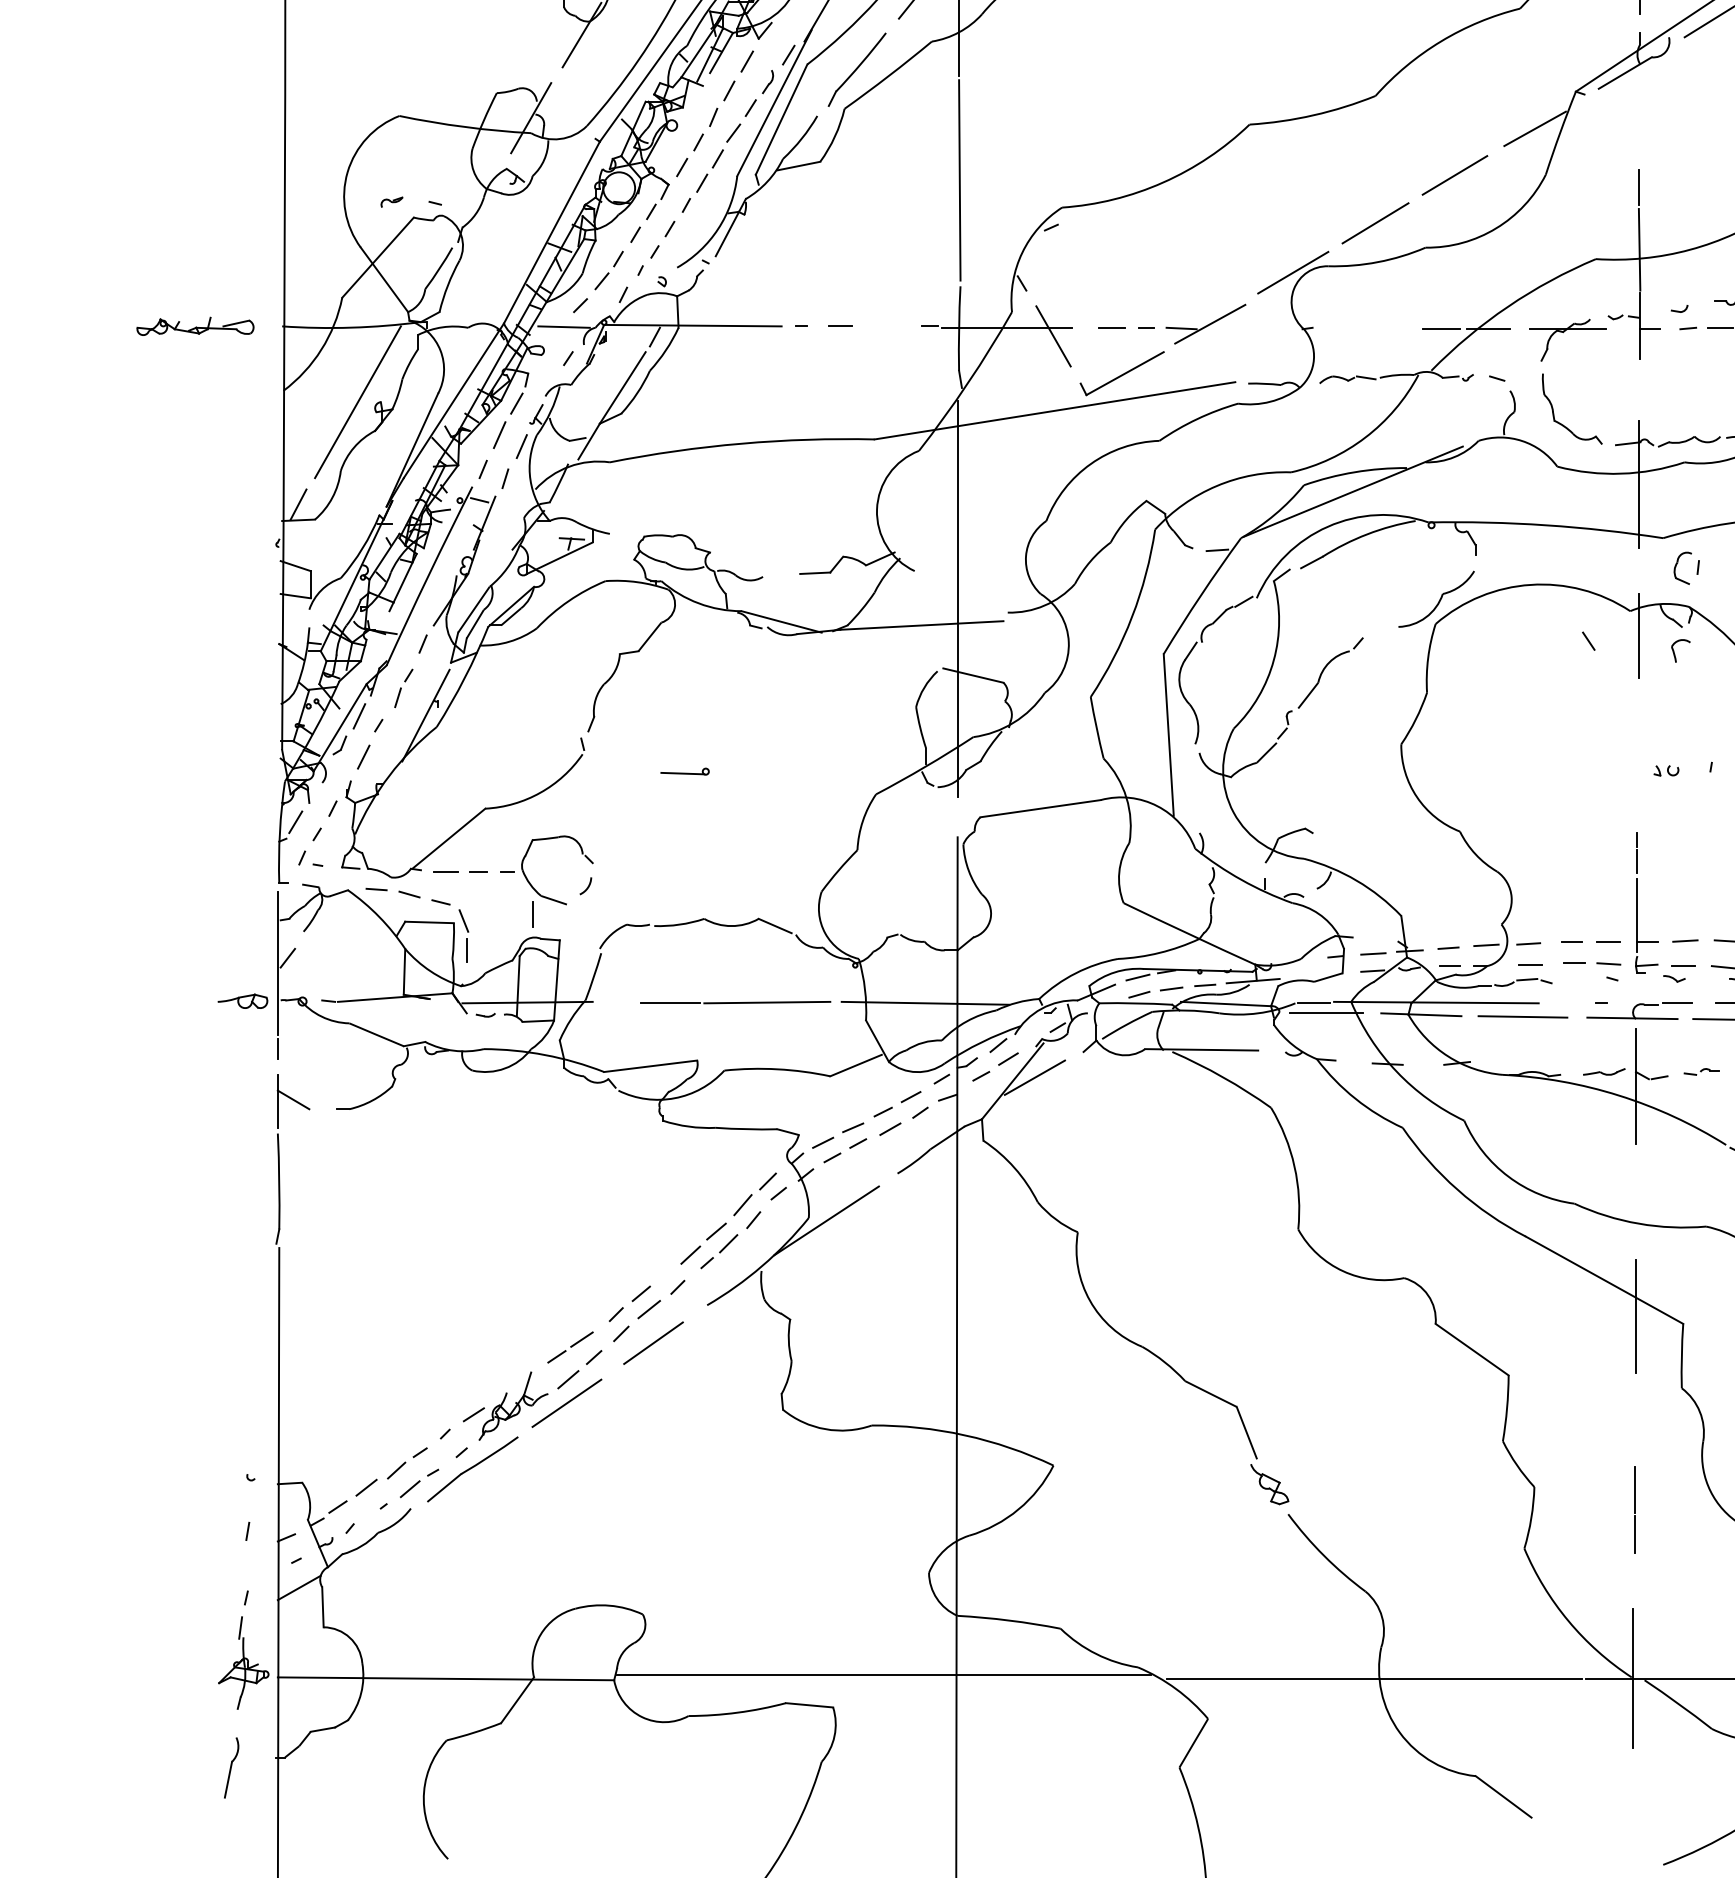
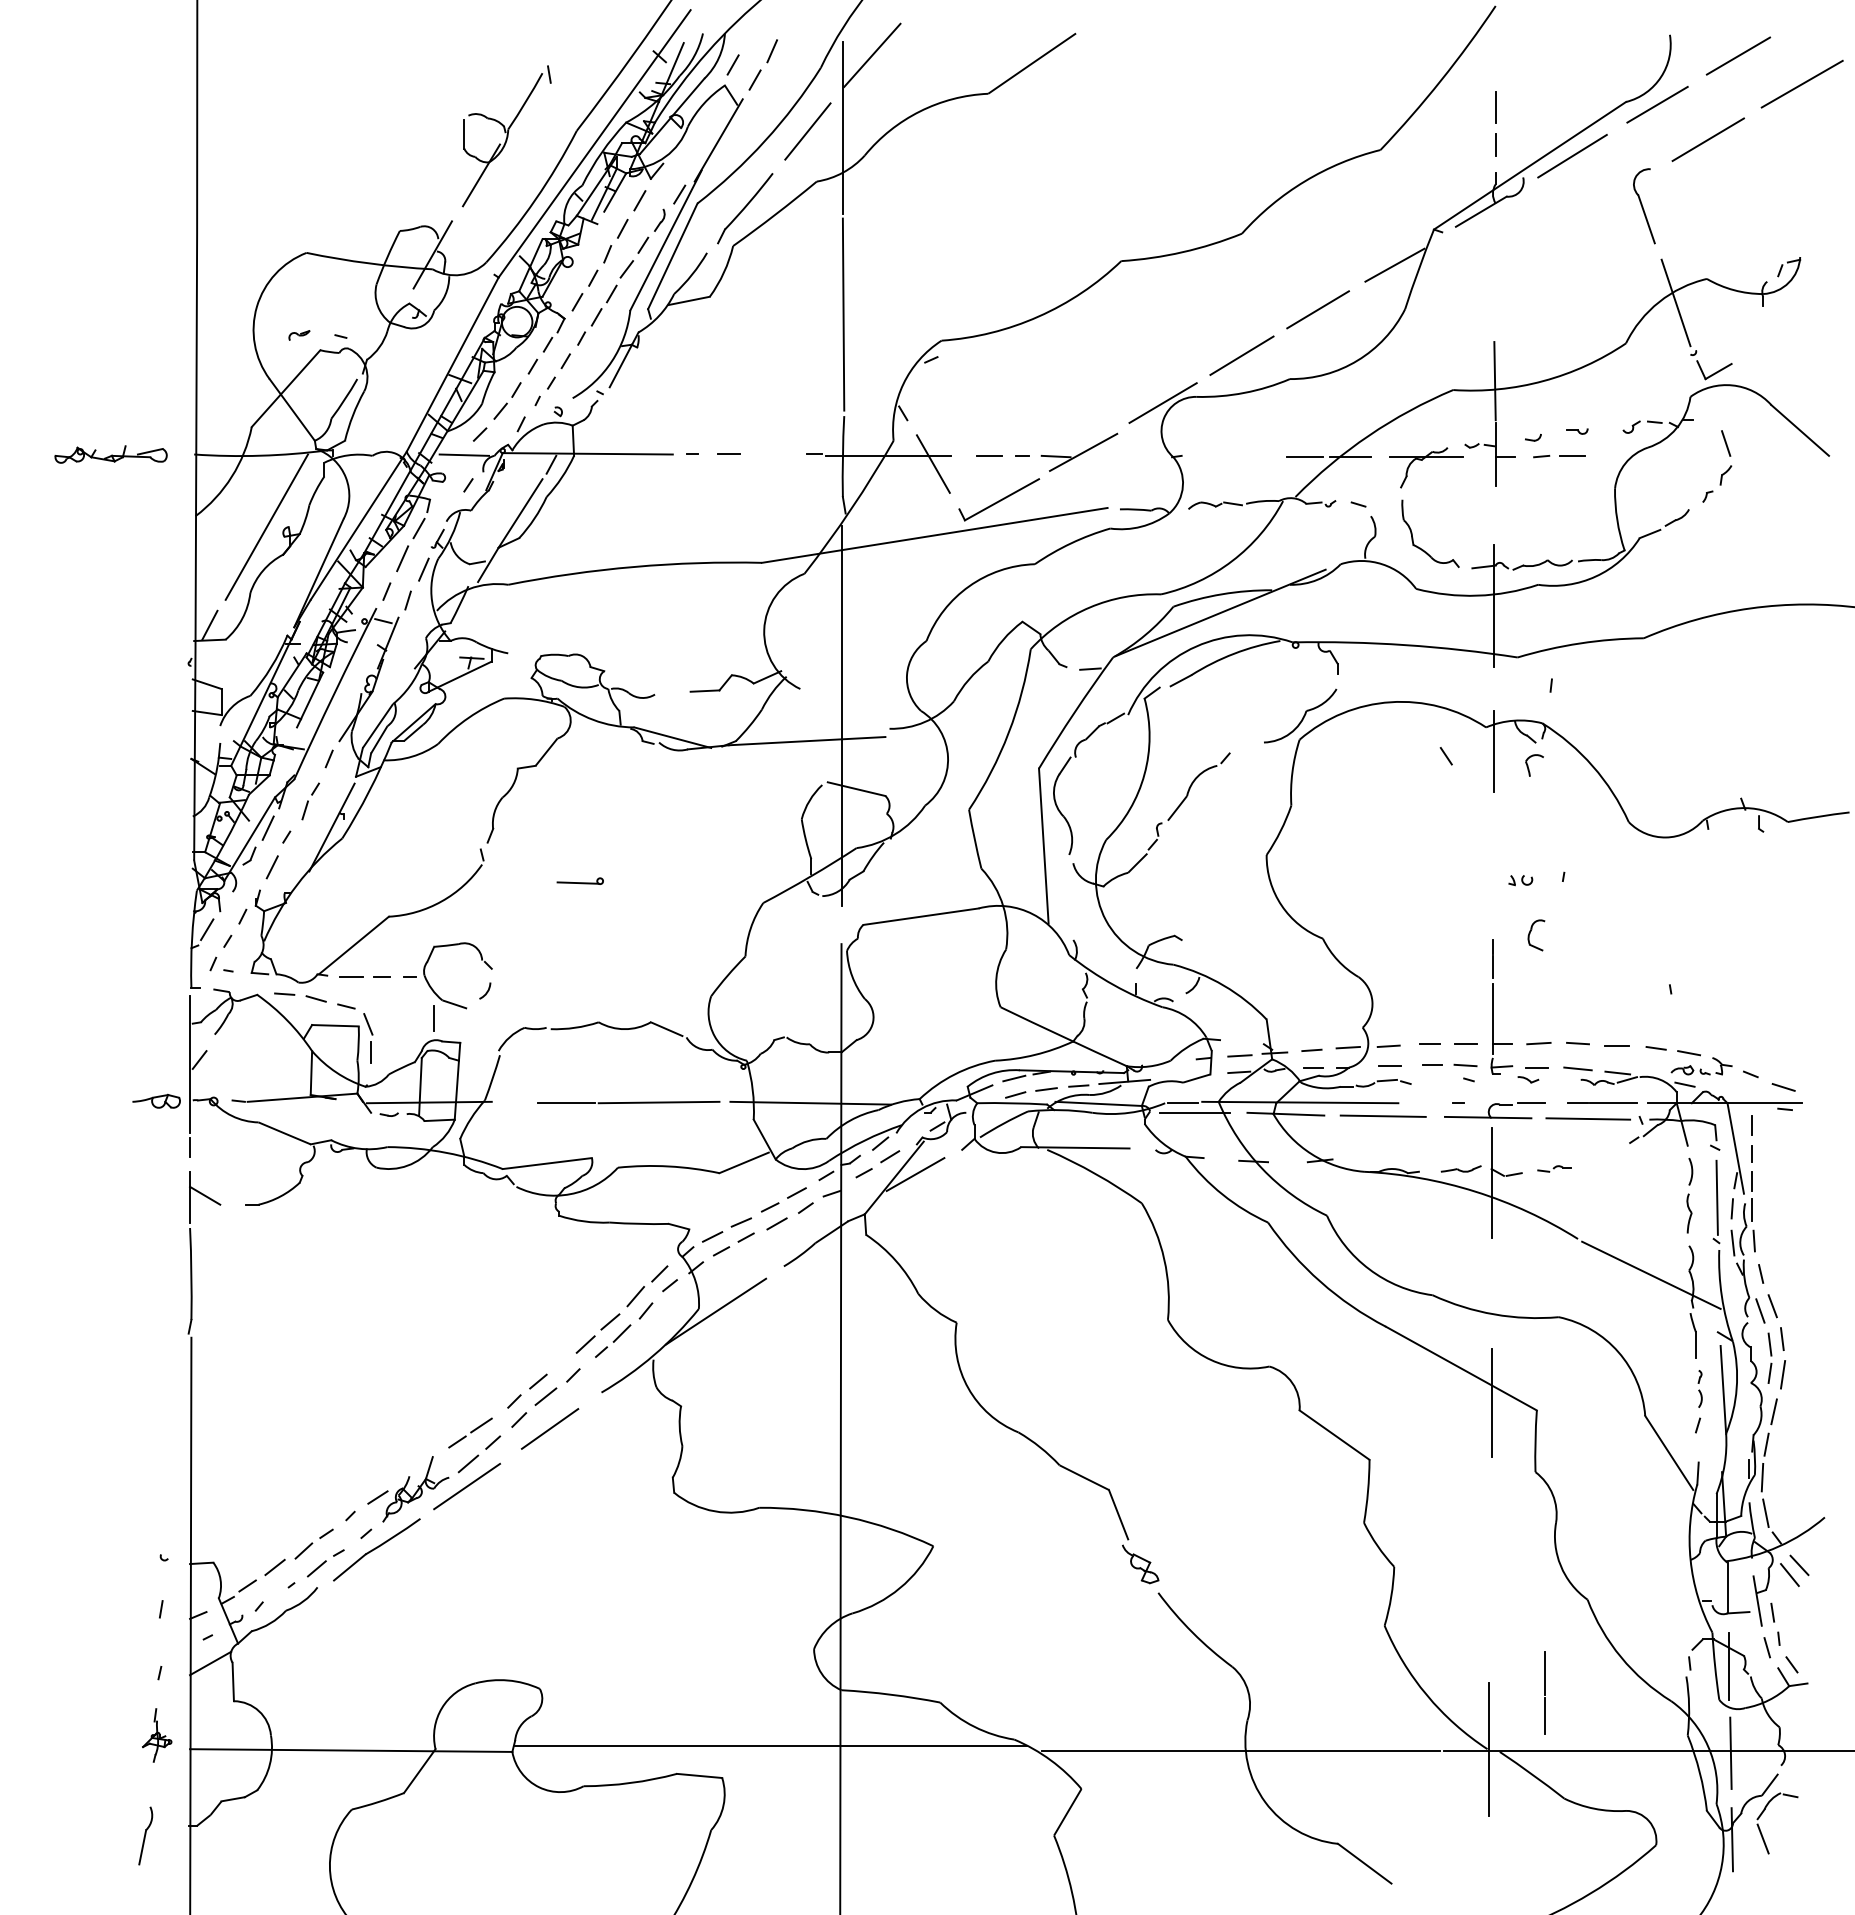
line: (1639, 187) -> (1494, 321), removed
part: (1676, 567) -> (1530, 934), moved
line: (1633, 1509) -> (1544, 1692), moved
part: (242, 1663) -> (156, 1735), size x0.6

